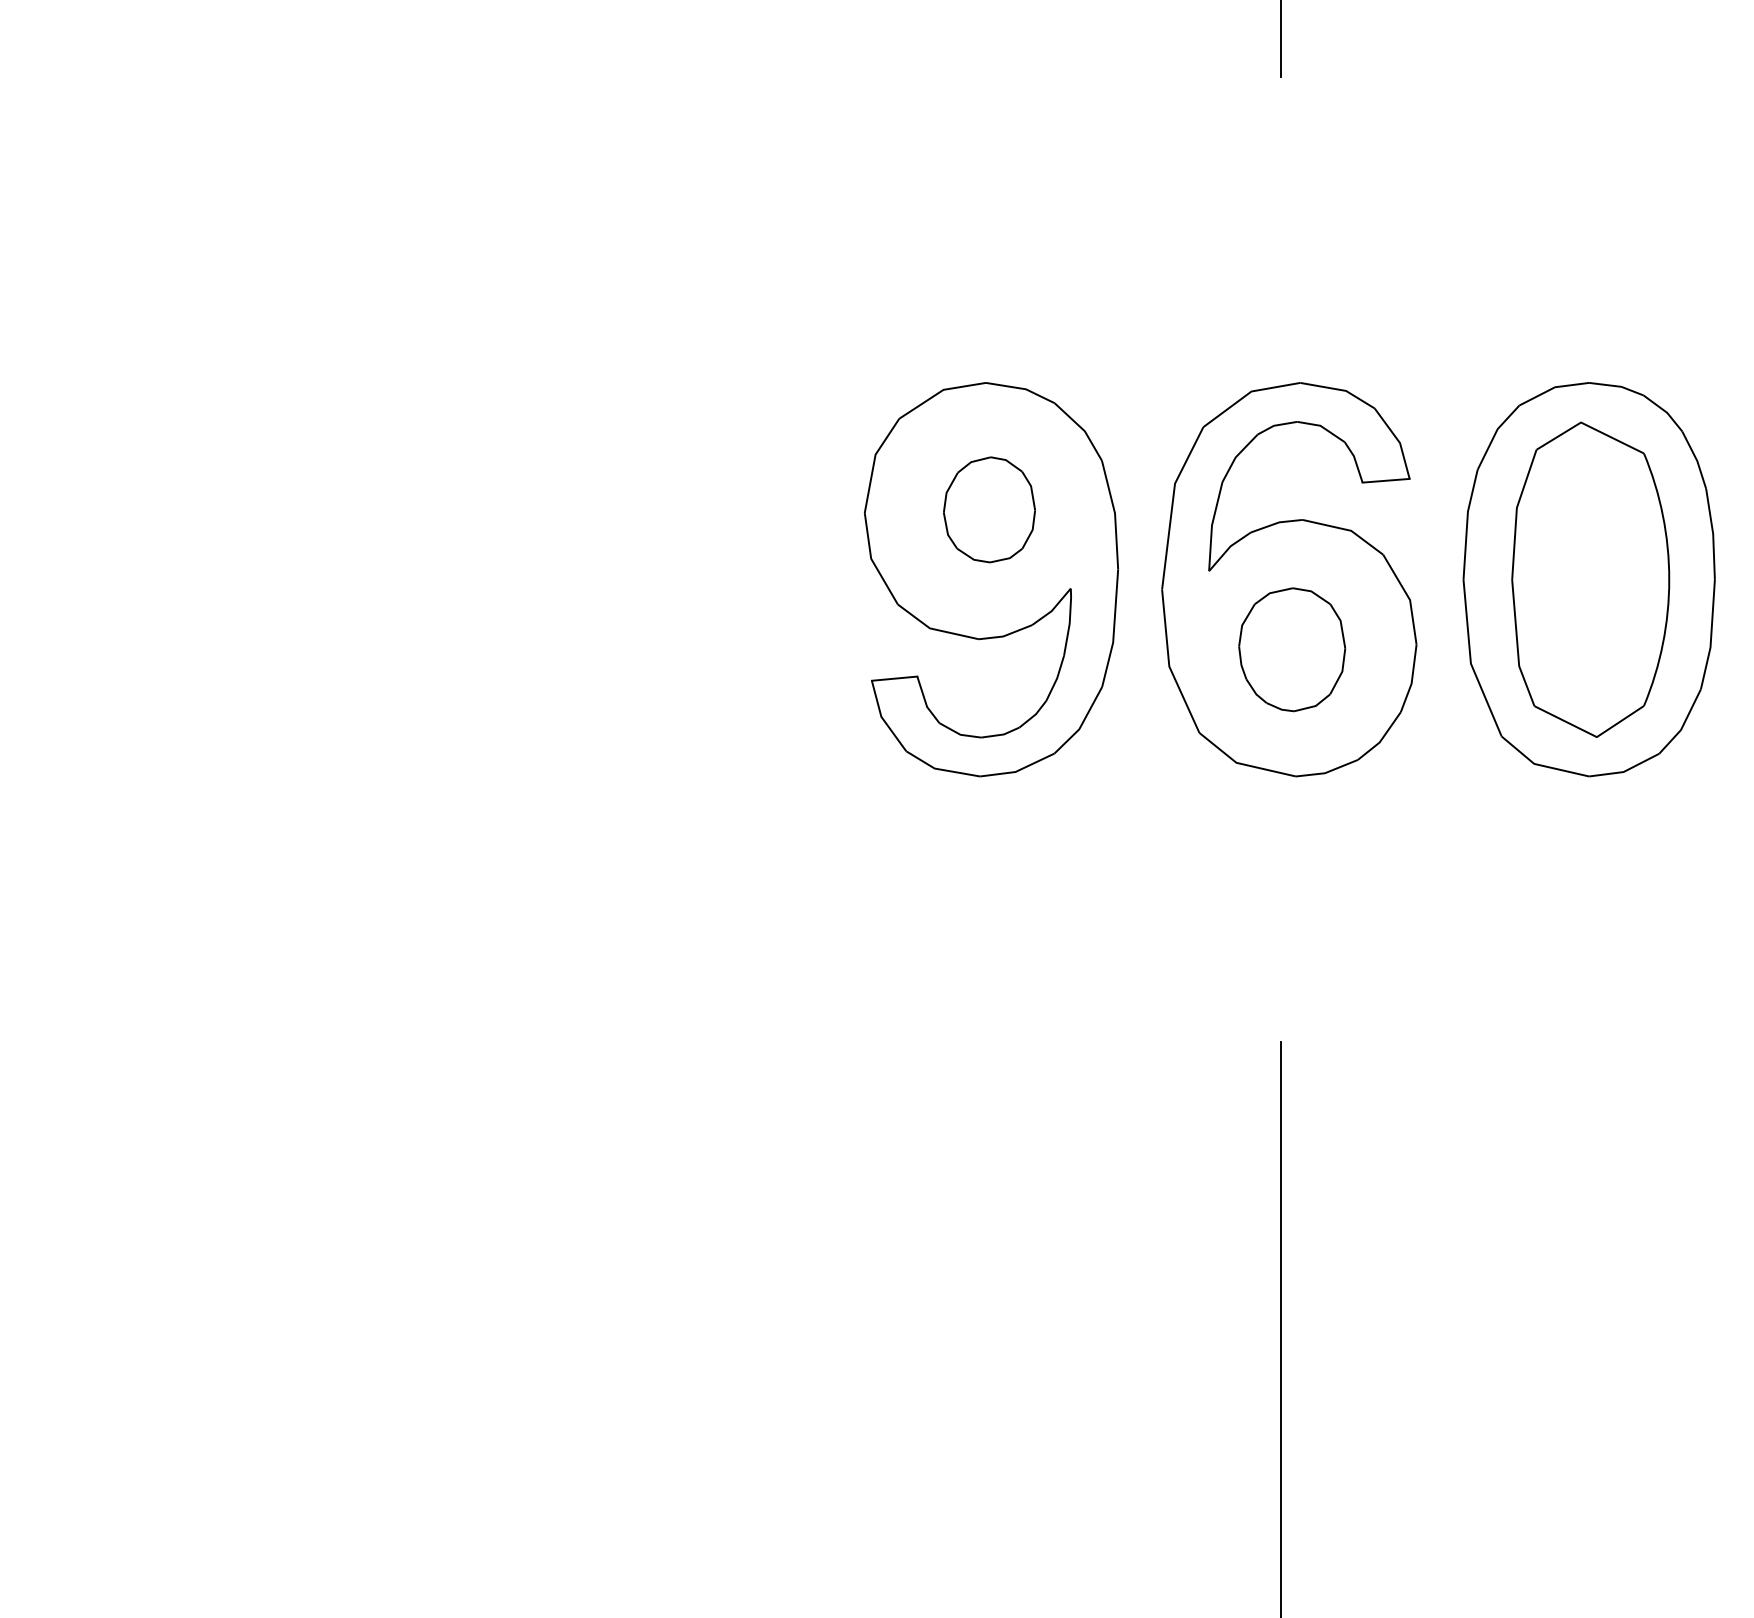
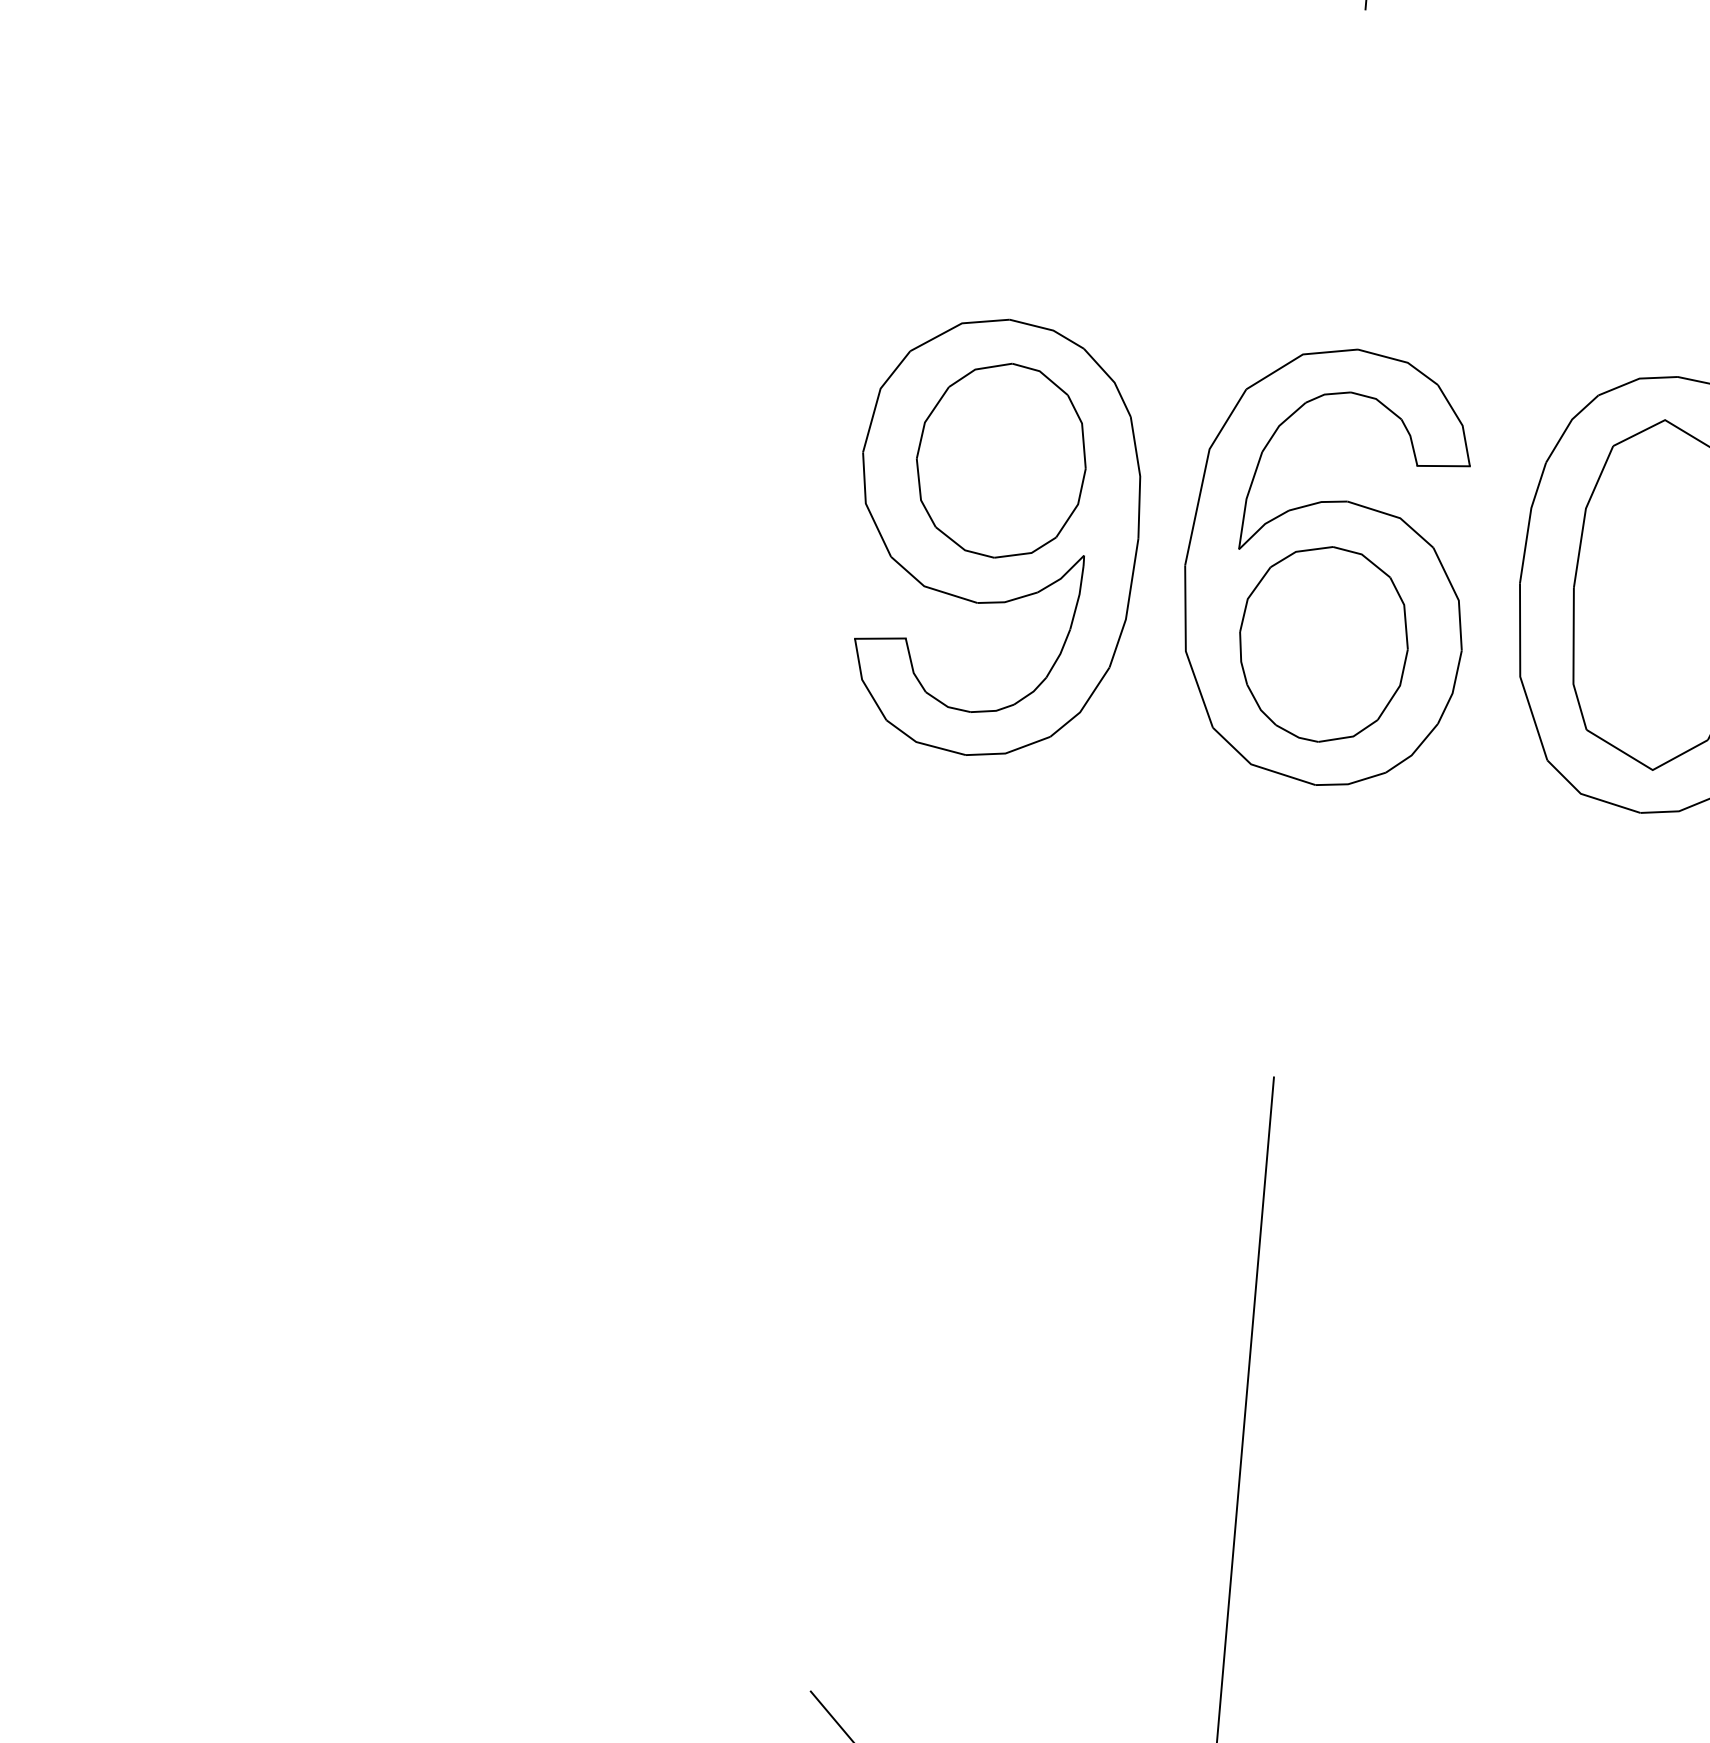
part: (989, 509) -> (1001, 460), size x1.67
part: (1291, 649) -> (1322, 644), size x1.43

